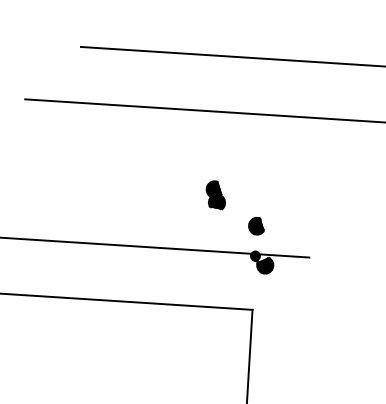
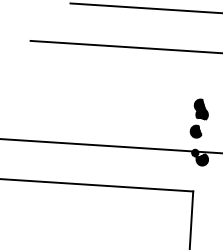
part: (215, 195) -> (201, 109), moved

